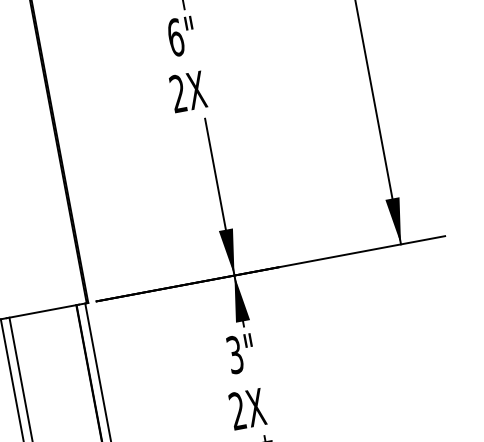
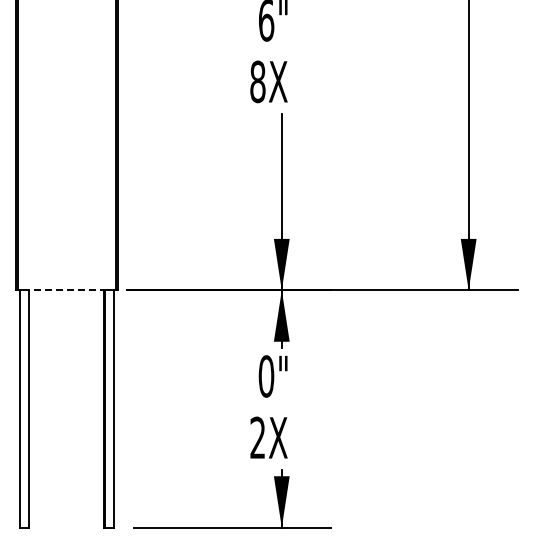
text: (177, 93) -> (257, 81), 2X -> 8X
line: (42, 311) -> (66, 290), solid -> dashed
text: (235, 354) -> (266, 376), 3" -> 0"

